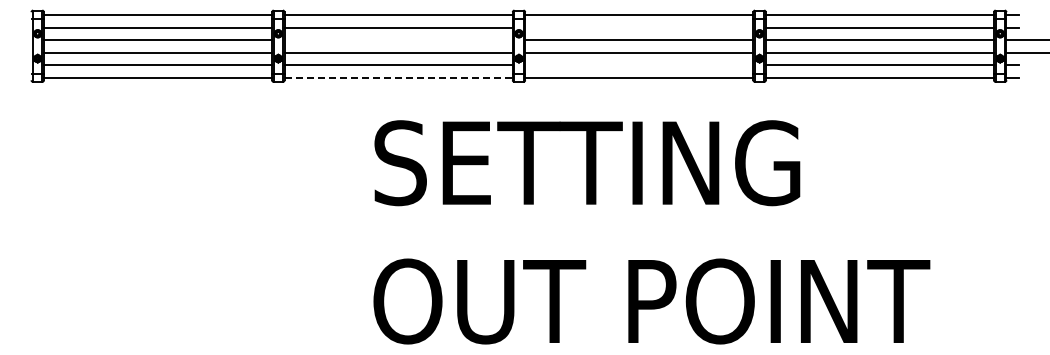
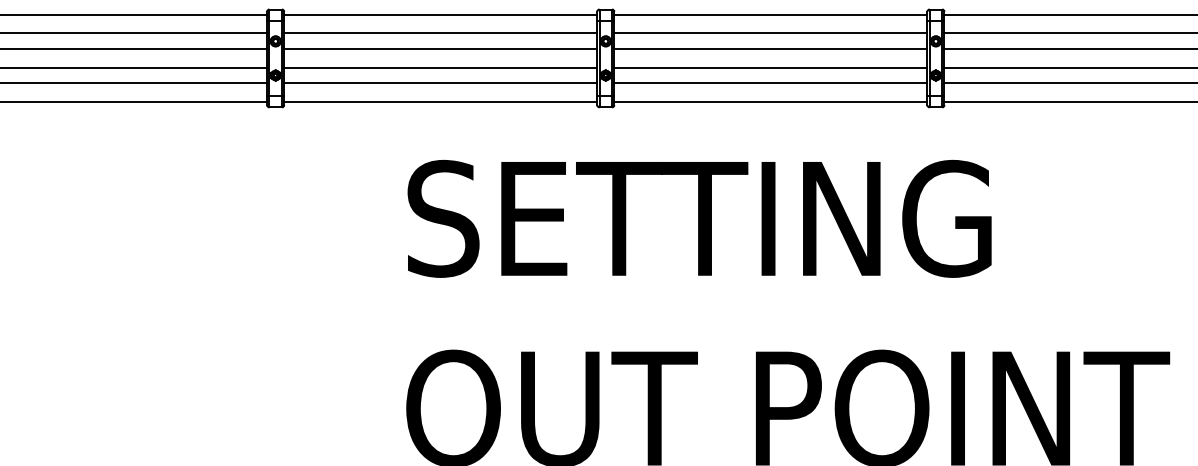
line: (639, 28) -> (771, 34), added
line: (398, 39) -> (440, 49), added
line: (639, 64) -> (771, 83), added
line: (399, 77) -> (441, 101), dashed -> solid

